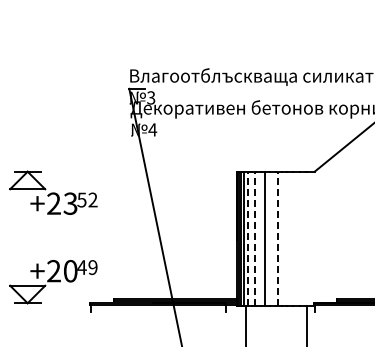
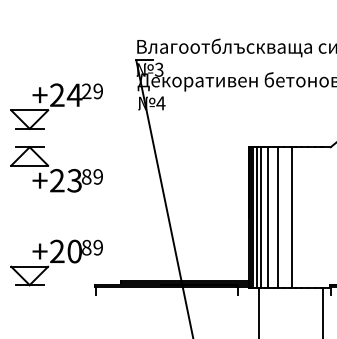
part: (53, 132) -> (56, 106), added
text: (87, 199) -> (92, 176), 52 -> 89
line: (248, 238) -> (261, 217), dashed -> solid
line: (254, 238) -> (267, 217), dashed -> solid
line: (277, 238) -> (291, 217), dashed -> solid
text: (81, 267) -> (86, 247), 49 -> 89

